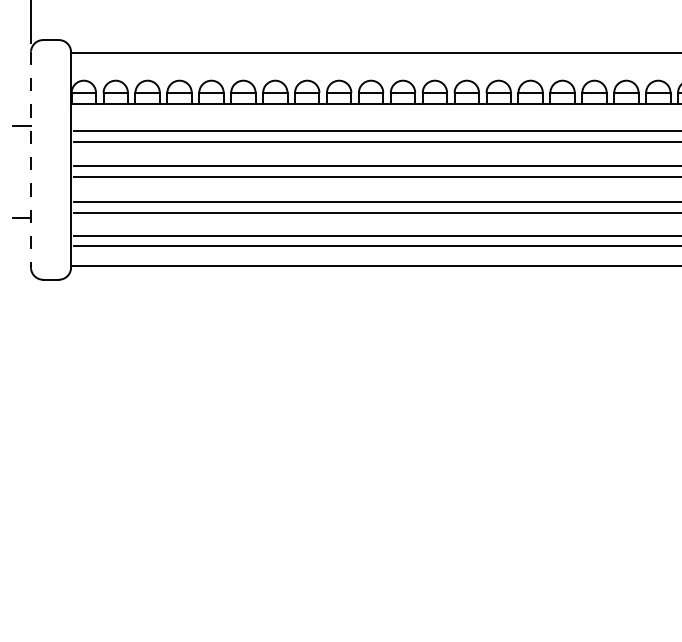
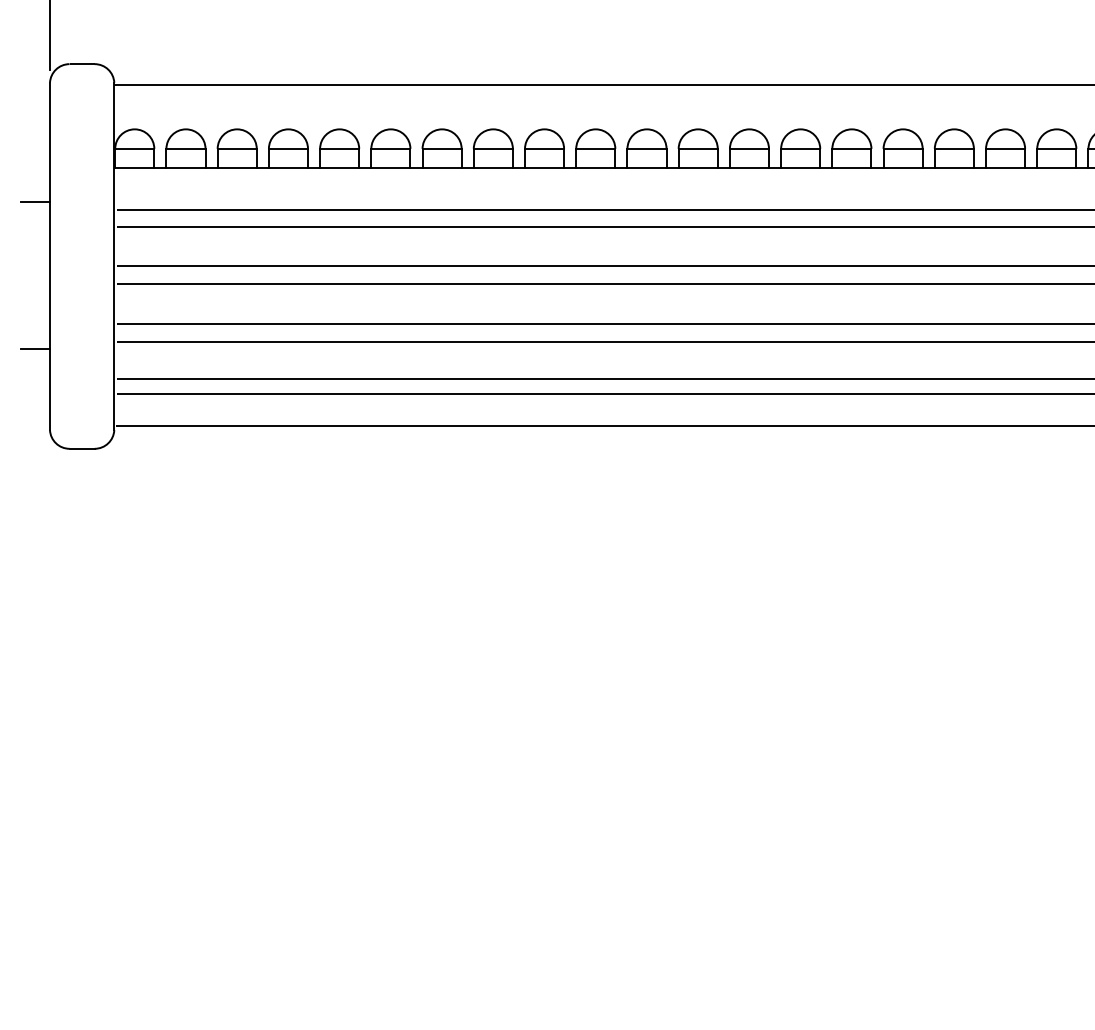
line: (31, 160) -> (50, 257), dashed -> solid

